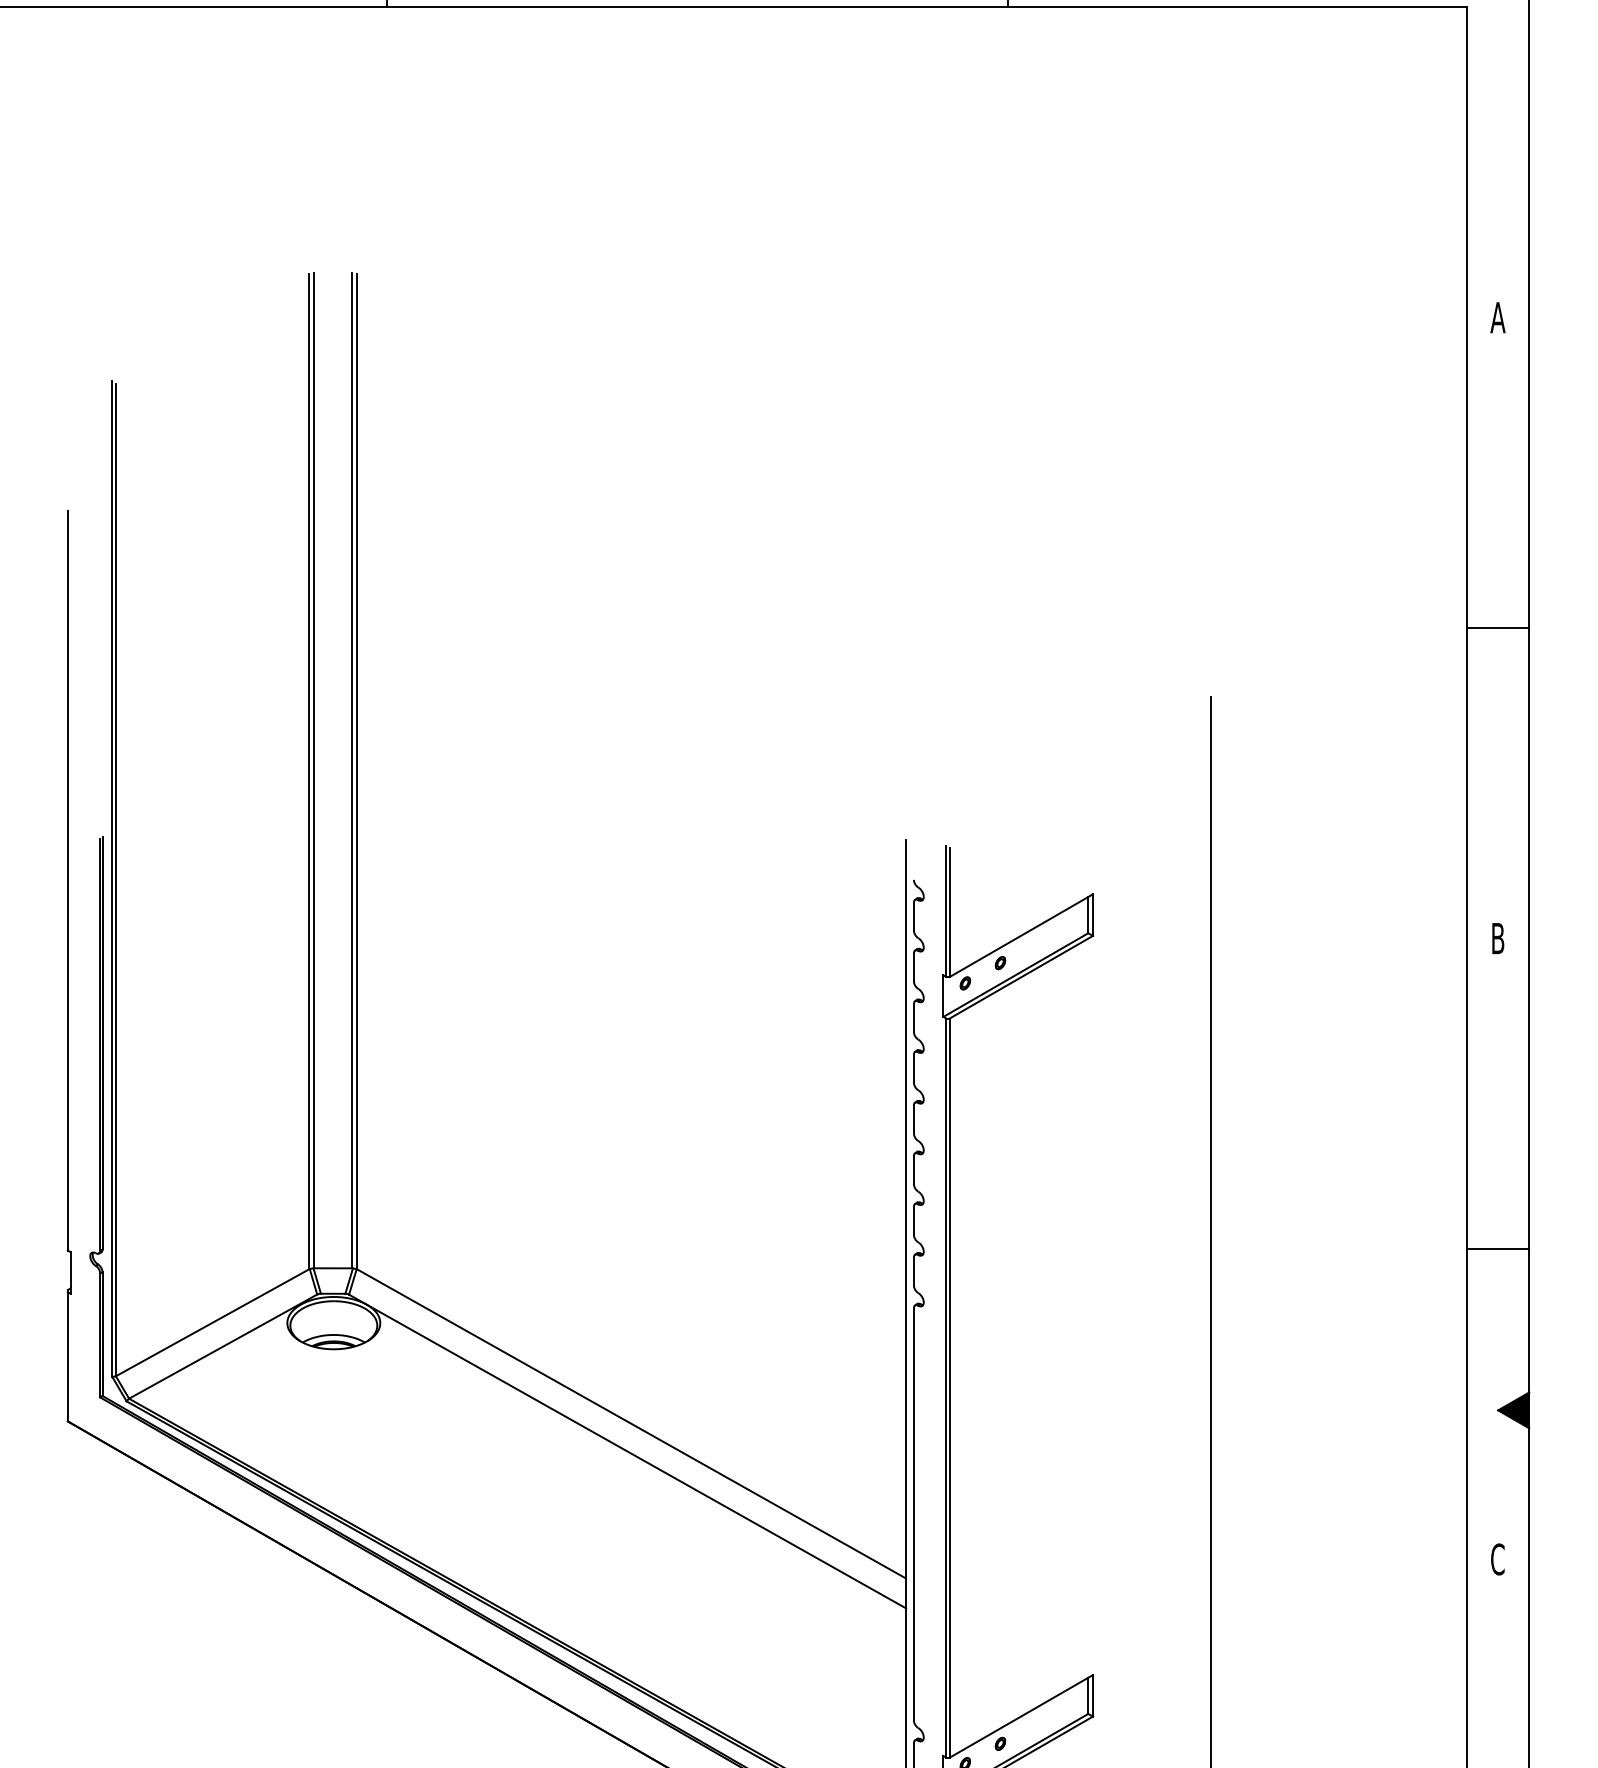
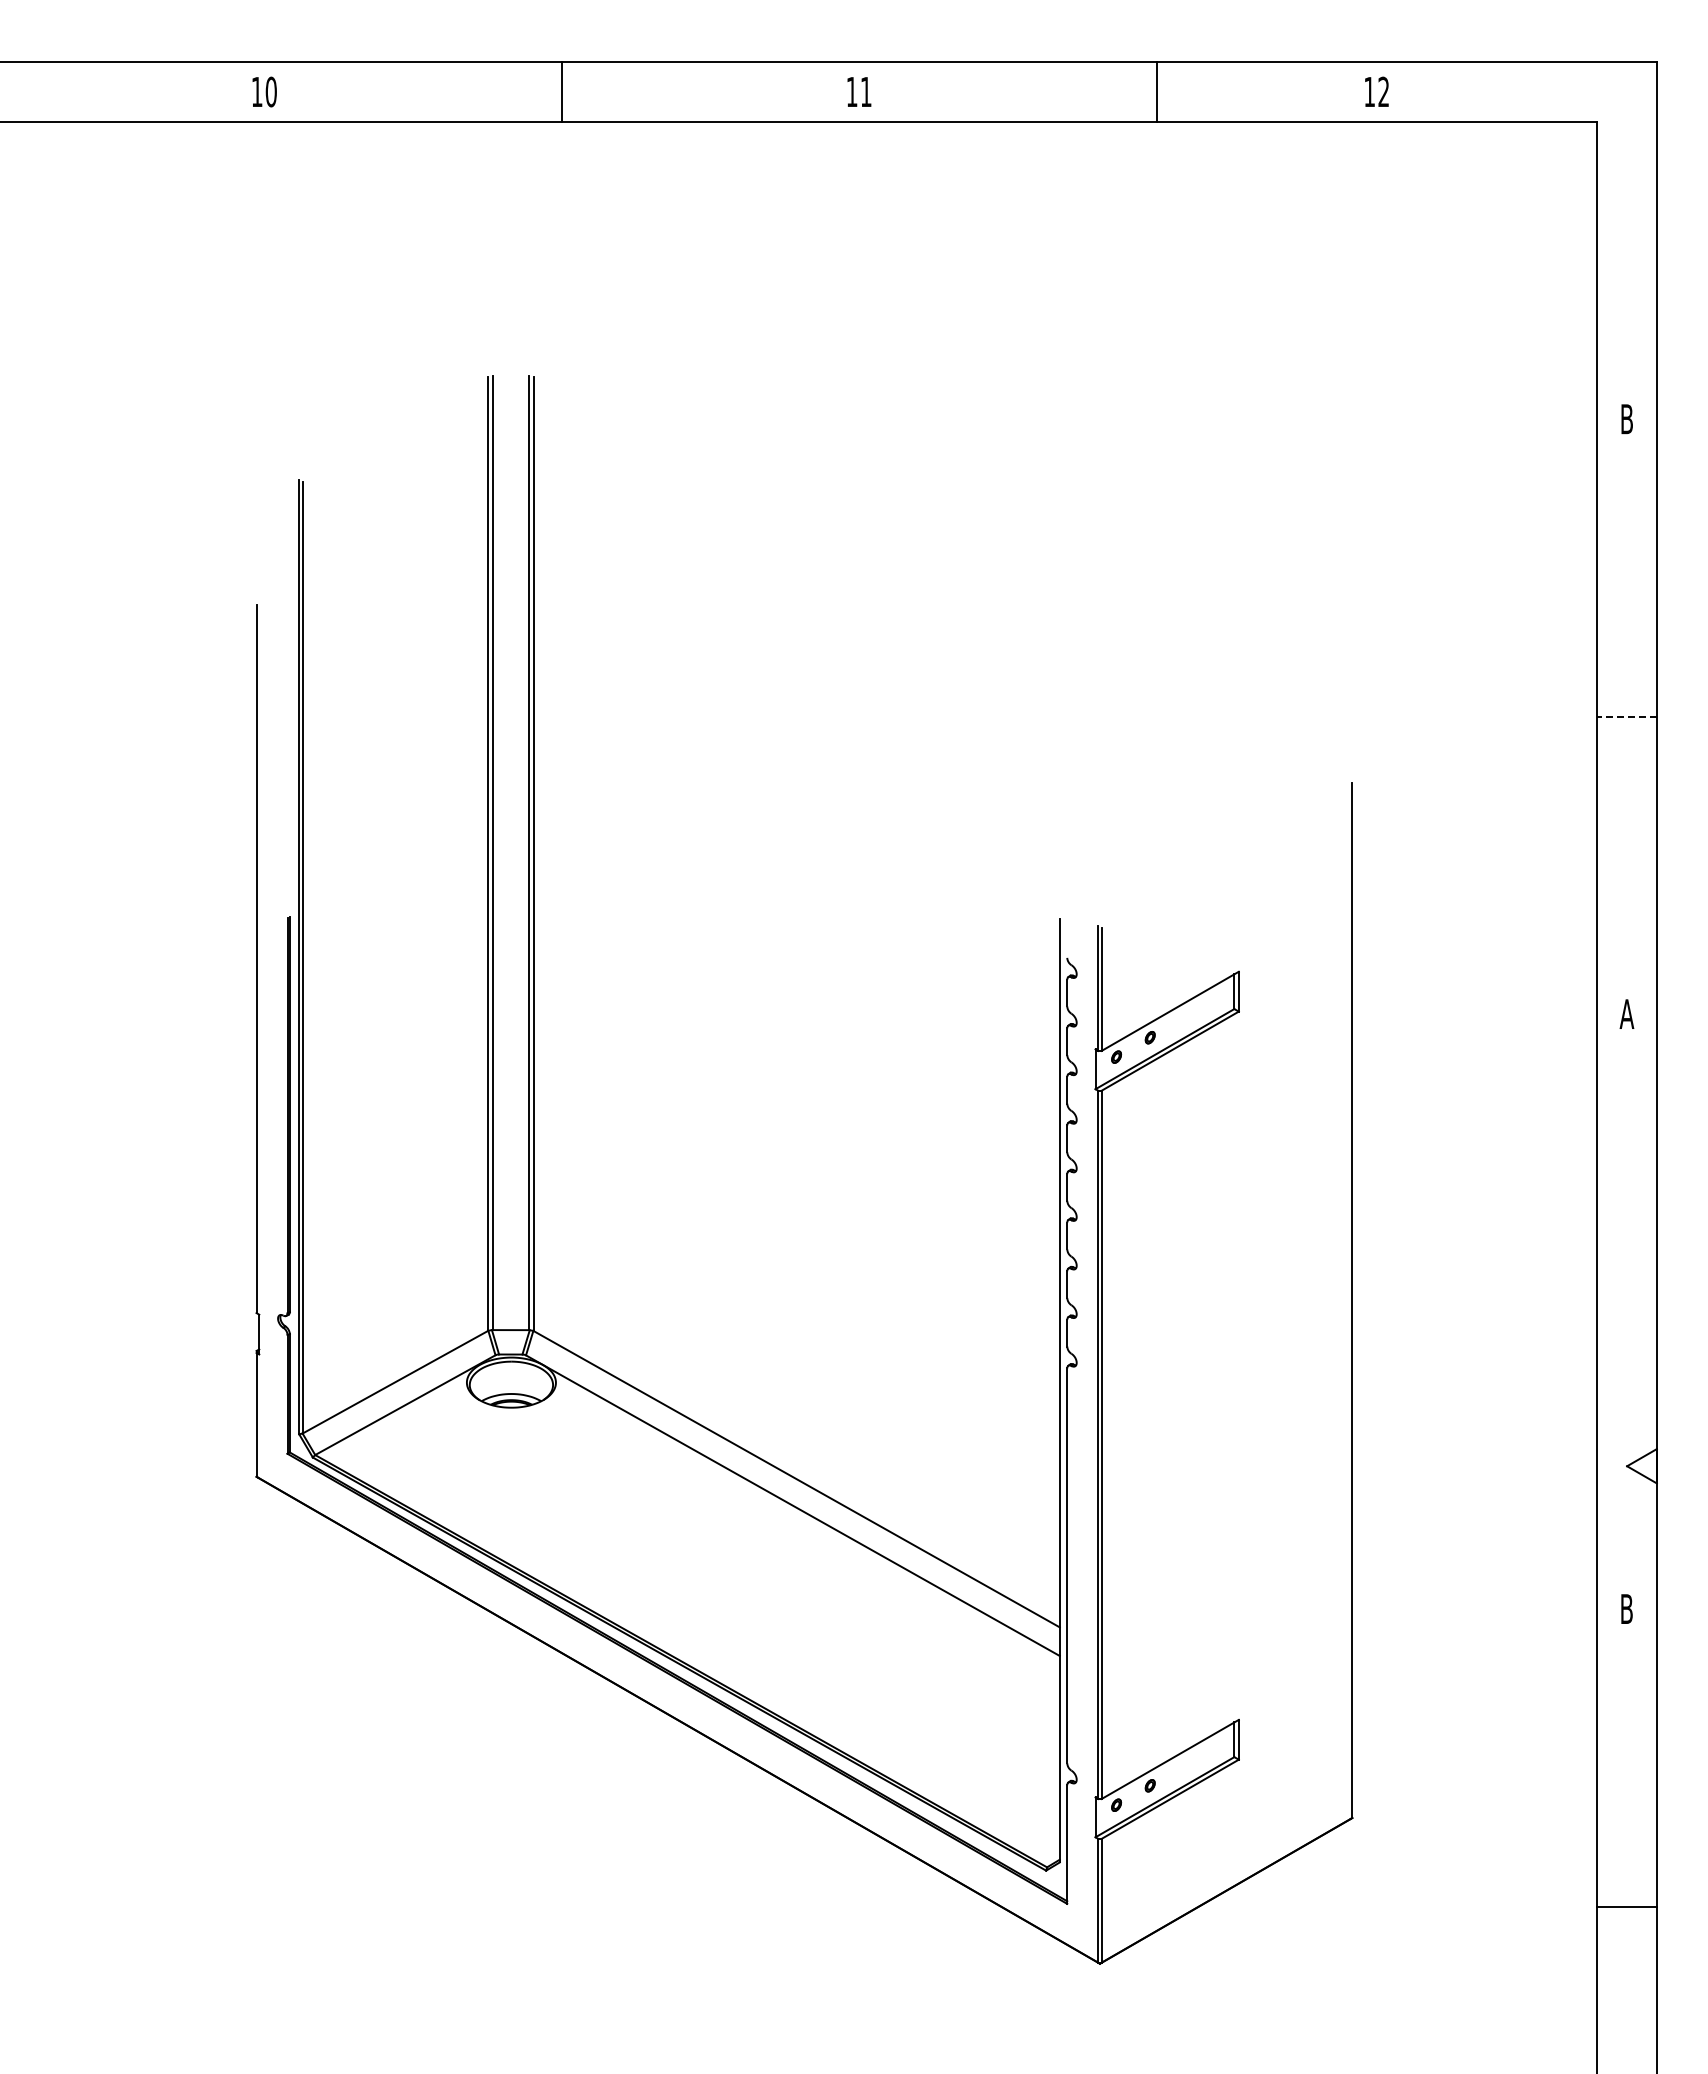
text: (1497, 317) -> (1626, 419), A -> B
line: (1498, 627) -> (1627, 716), solid -> dashed
text: (1497, 937) -> (1626, 1013), B -> A
line: (1497, 1248) -> (1626, 1311), removed
fill: (1513, 1410) -> (1641, 1466), removed
text: (1497, 1558) -> (1626, 1608), C -> B

